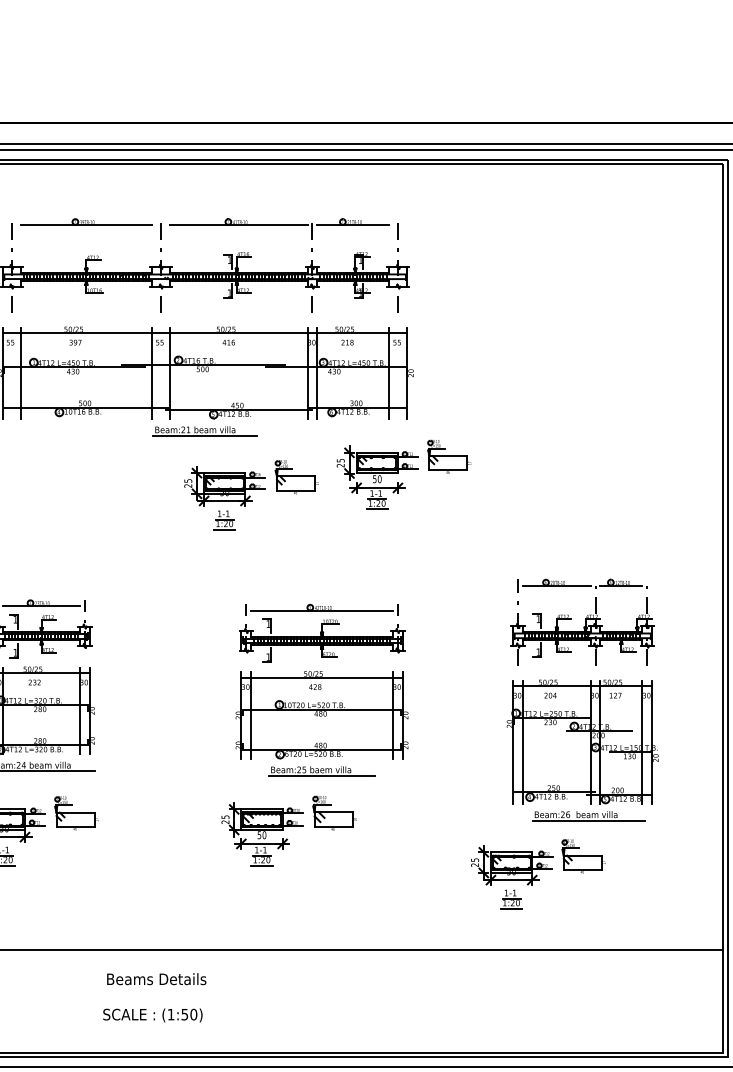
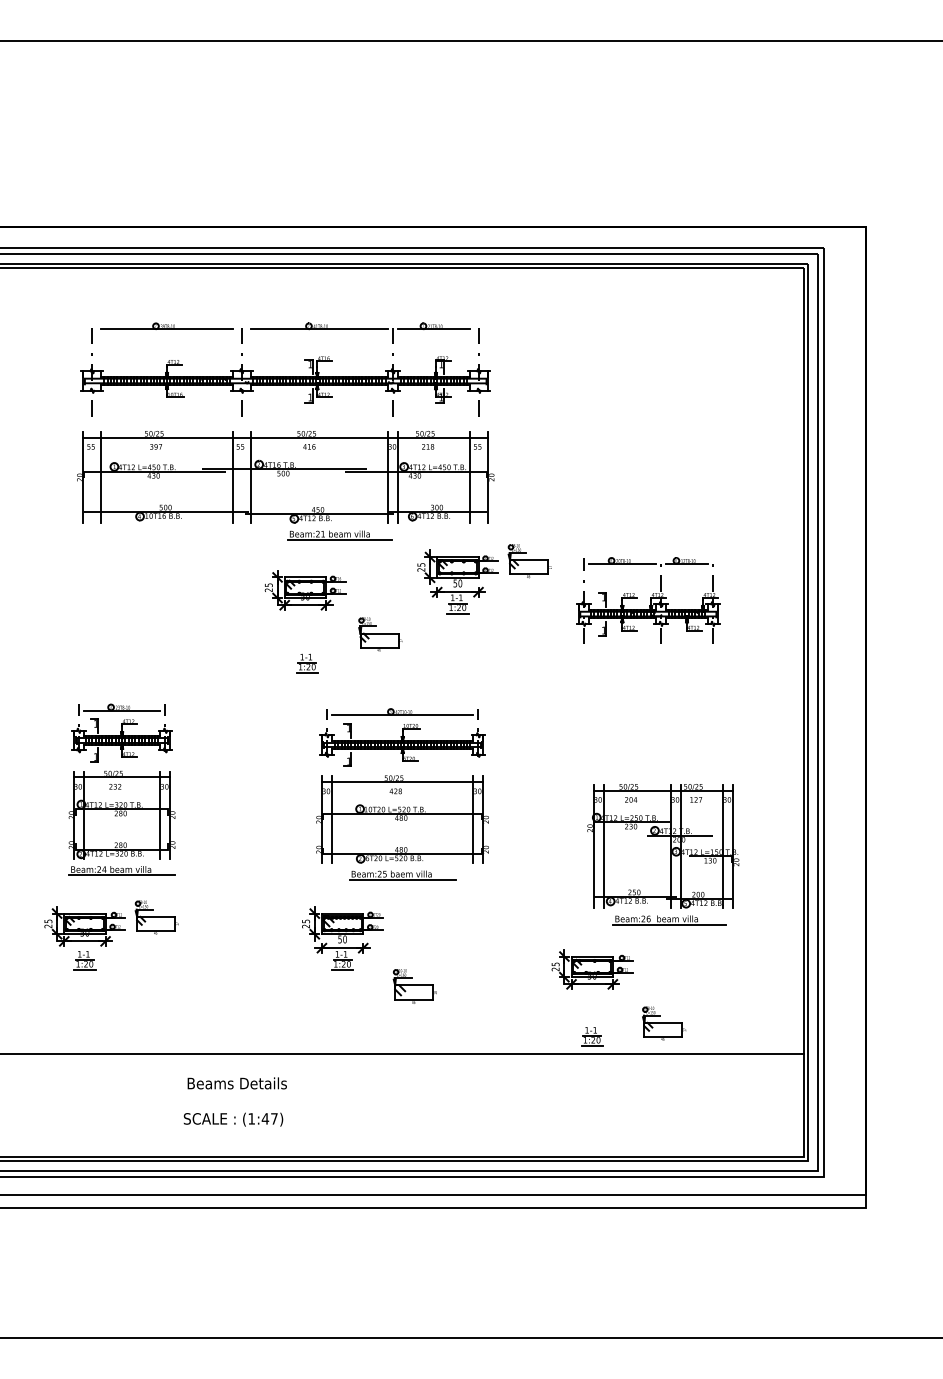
part: (204, 431) -> (339, 535), moved
part: (296, 477) -> (380, 634), moved
part: (224, 520) -> (307, 663), moved
part: (582, 622) -> (648, 600), moved
part: (333, 813) -> (414, 986), moved
part: (583, 856) -> (664, 1023), moved
part: (511, 899) -> (592, 1036), moved
text: (188, 1014) -> (269, 1118), (1:50) -> (1:47)

